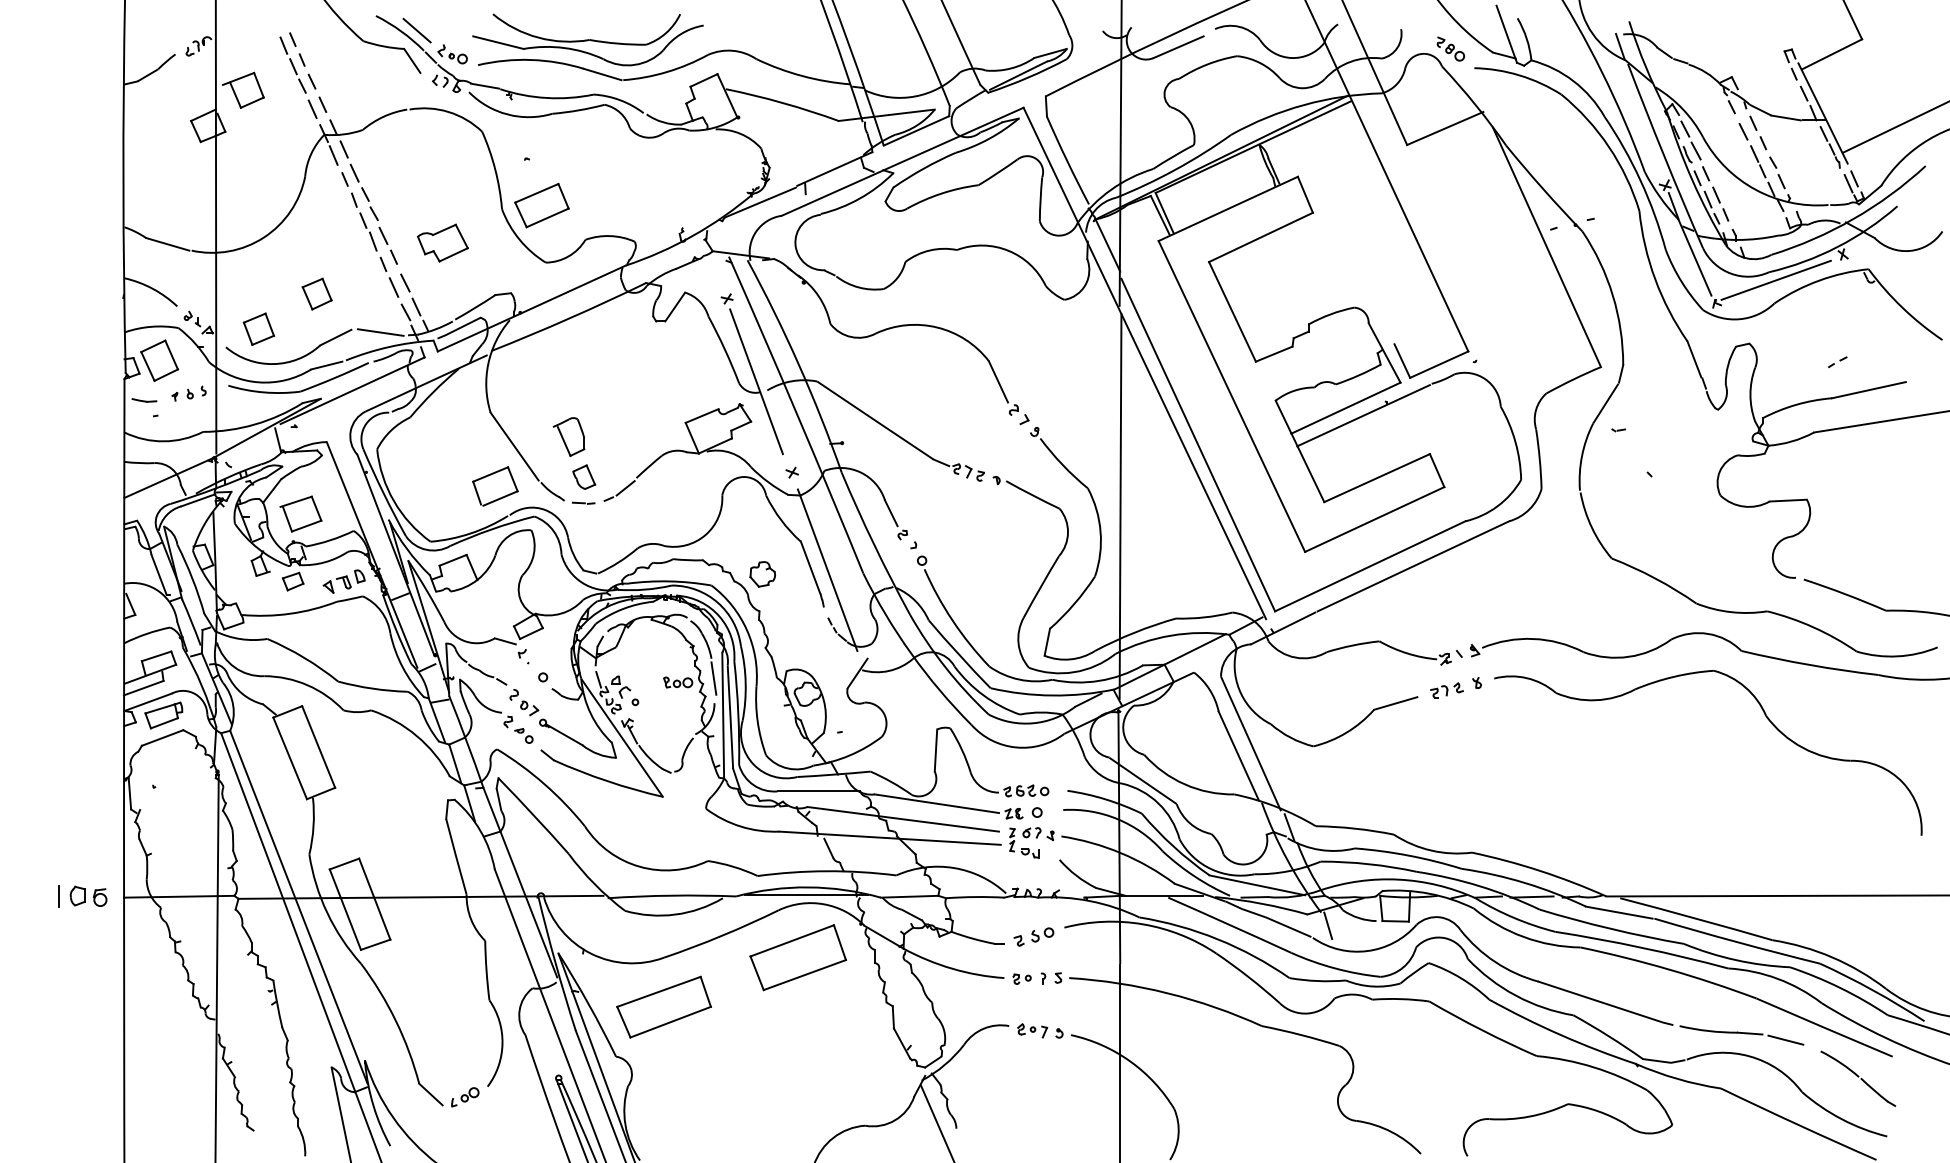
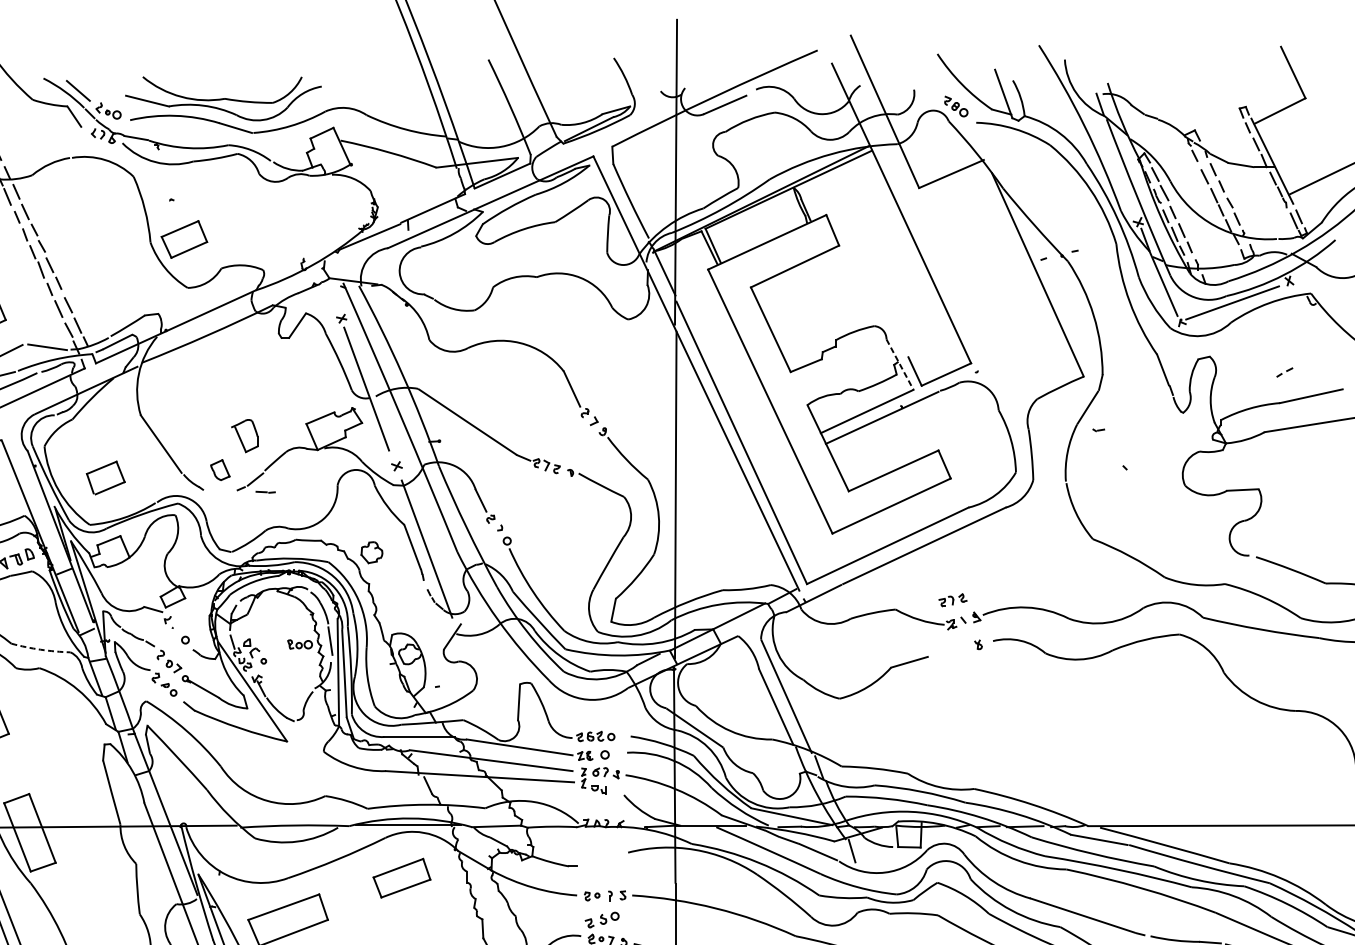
part: (442, 242) -> (99, 270), removed
line: (1384, 352) -> (899, 364), solid -> dashed
part: (568, 436) -> (244, 435), moved
part: (495, 486) -> (105, 478), moved
line: (583, 502) -> (265, 491), moved
arc: (372, 688) -> (40, 649), solid -> dashed
part: (1446, 690) -> (952, 600), moved
part: (1033, 936) -> (601, 919), moved
part: (797, 957) -> (401, 878), size x0.7

